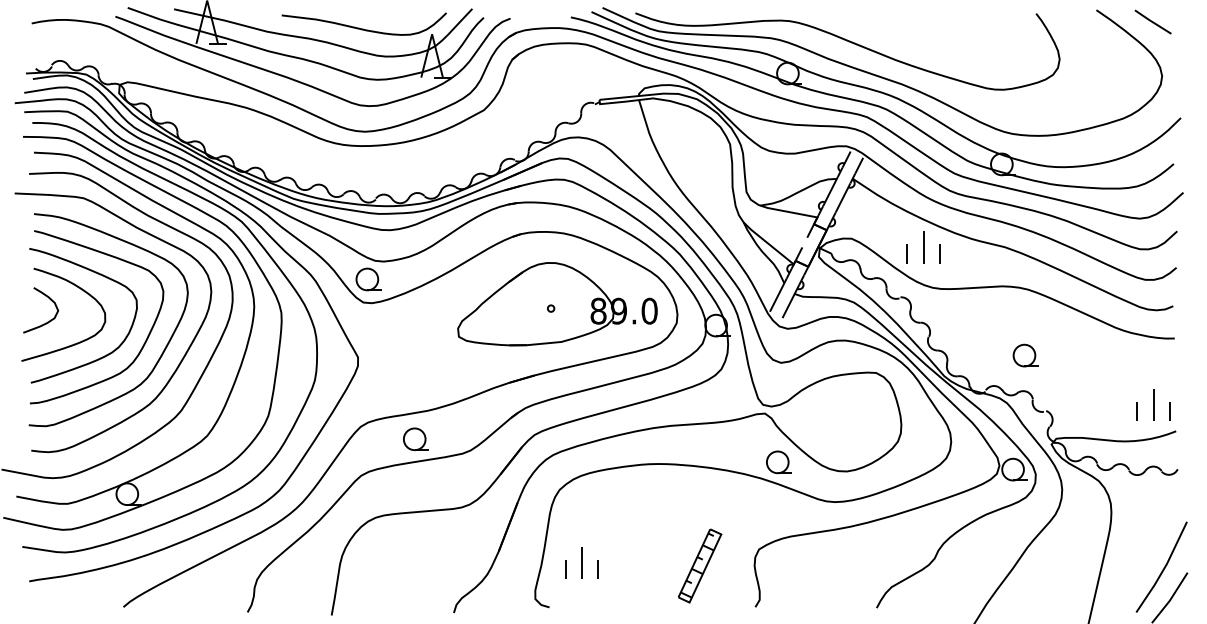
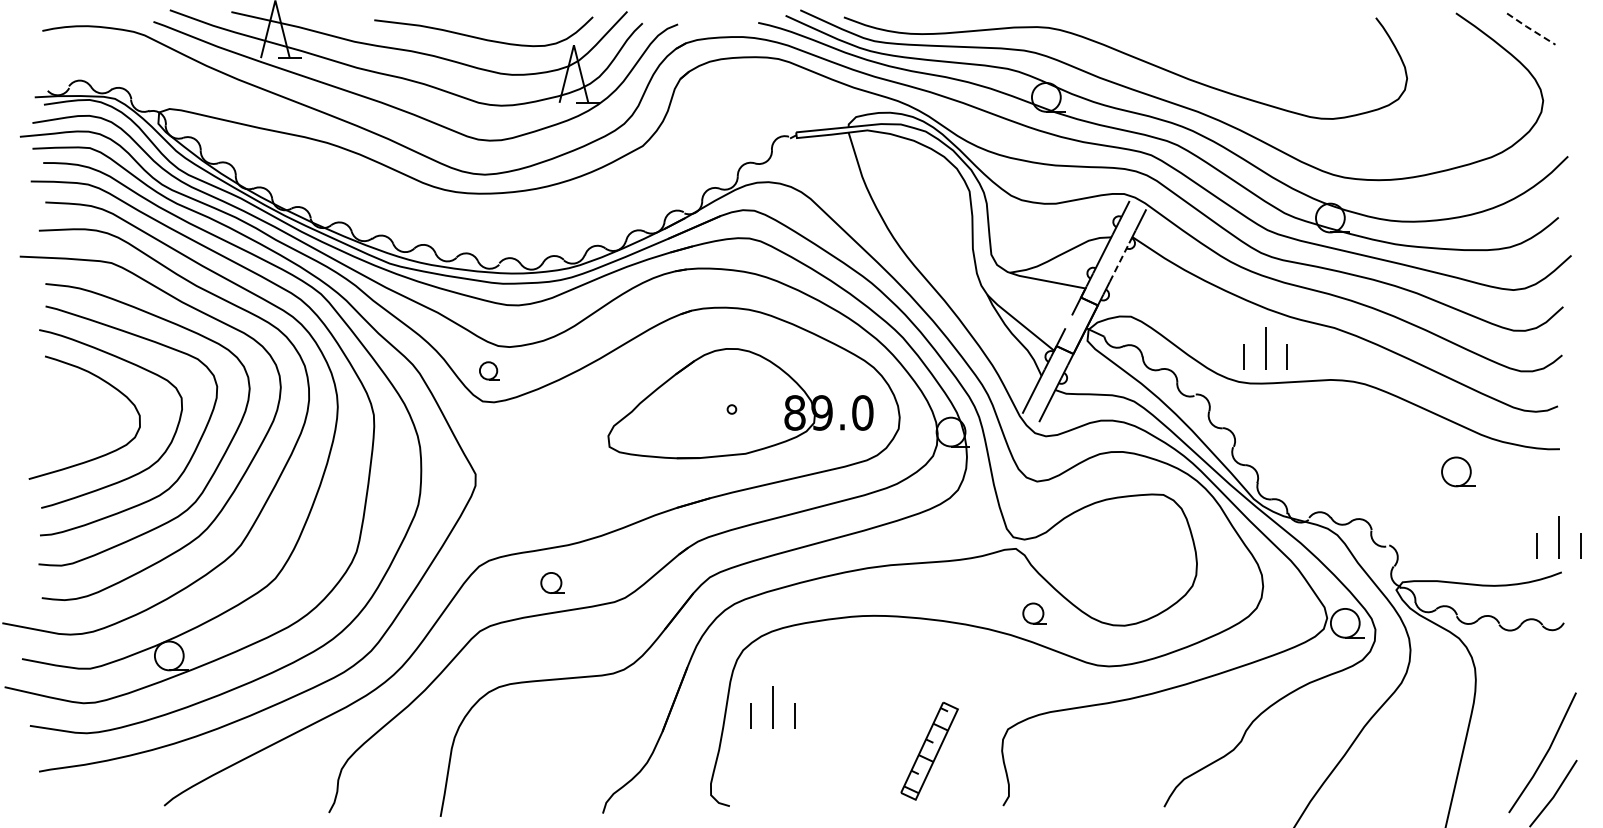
line: (1152, 22) -> (1530, 29), solid -> dashed
line: (843, 197) -> (1119, 262), solid -> dashed
part: (923, 247) -> (1265, 348), moved
part: (368, 279) -> (489, 370), size x0.6
curve: (46, 322) -> (62, 427), removed
part: (1026, 355) -> (1458, 471), moved
part: (1153, 405) -> (1558, 537), moved
part: (415, 438) -> (552, 582), size x0.7
part: (778, 462) -> (1034, 613), size x0.7
part: (581, 563) -> (772, 707), moved

